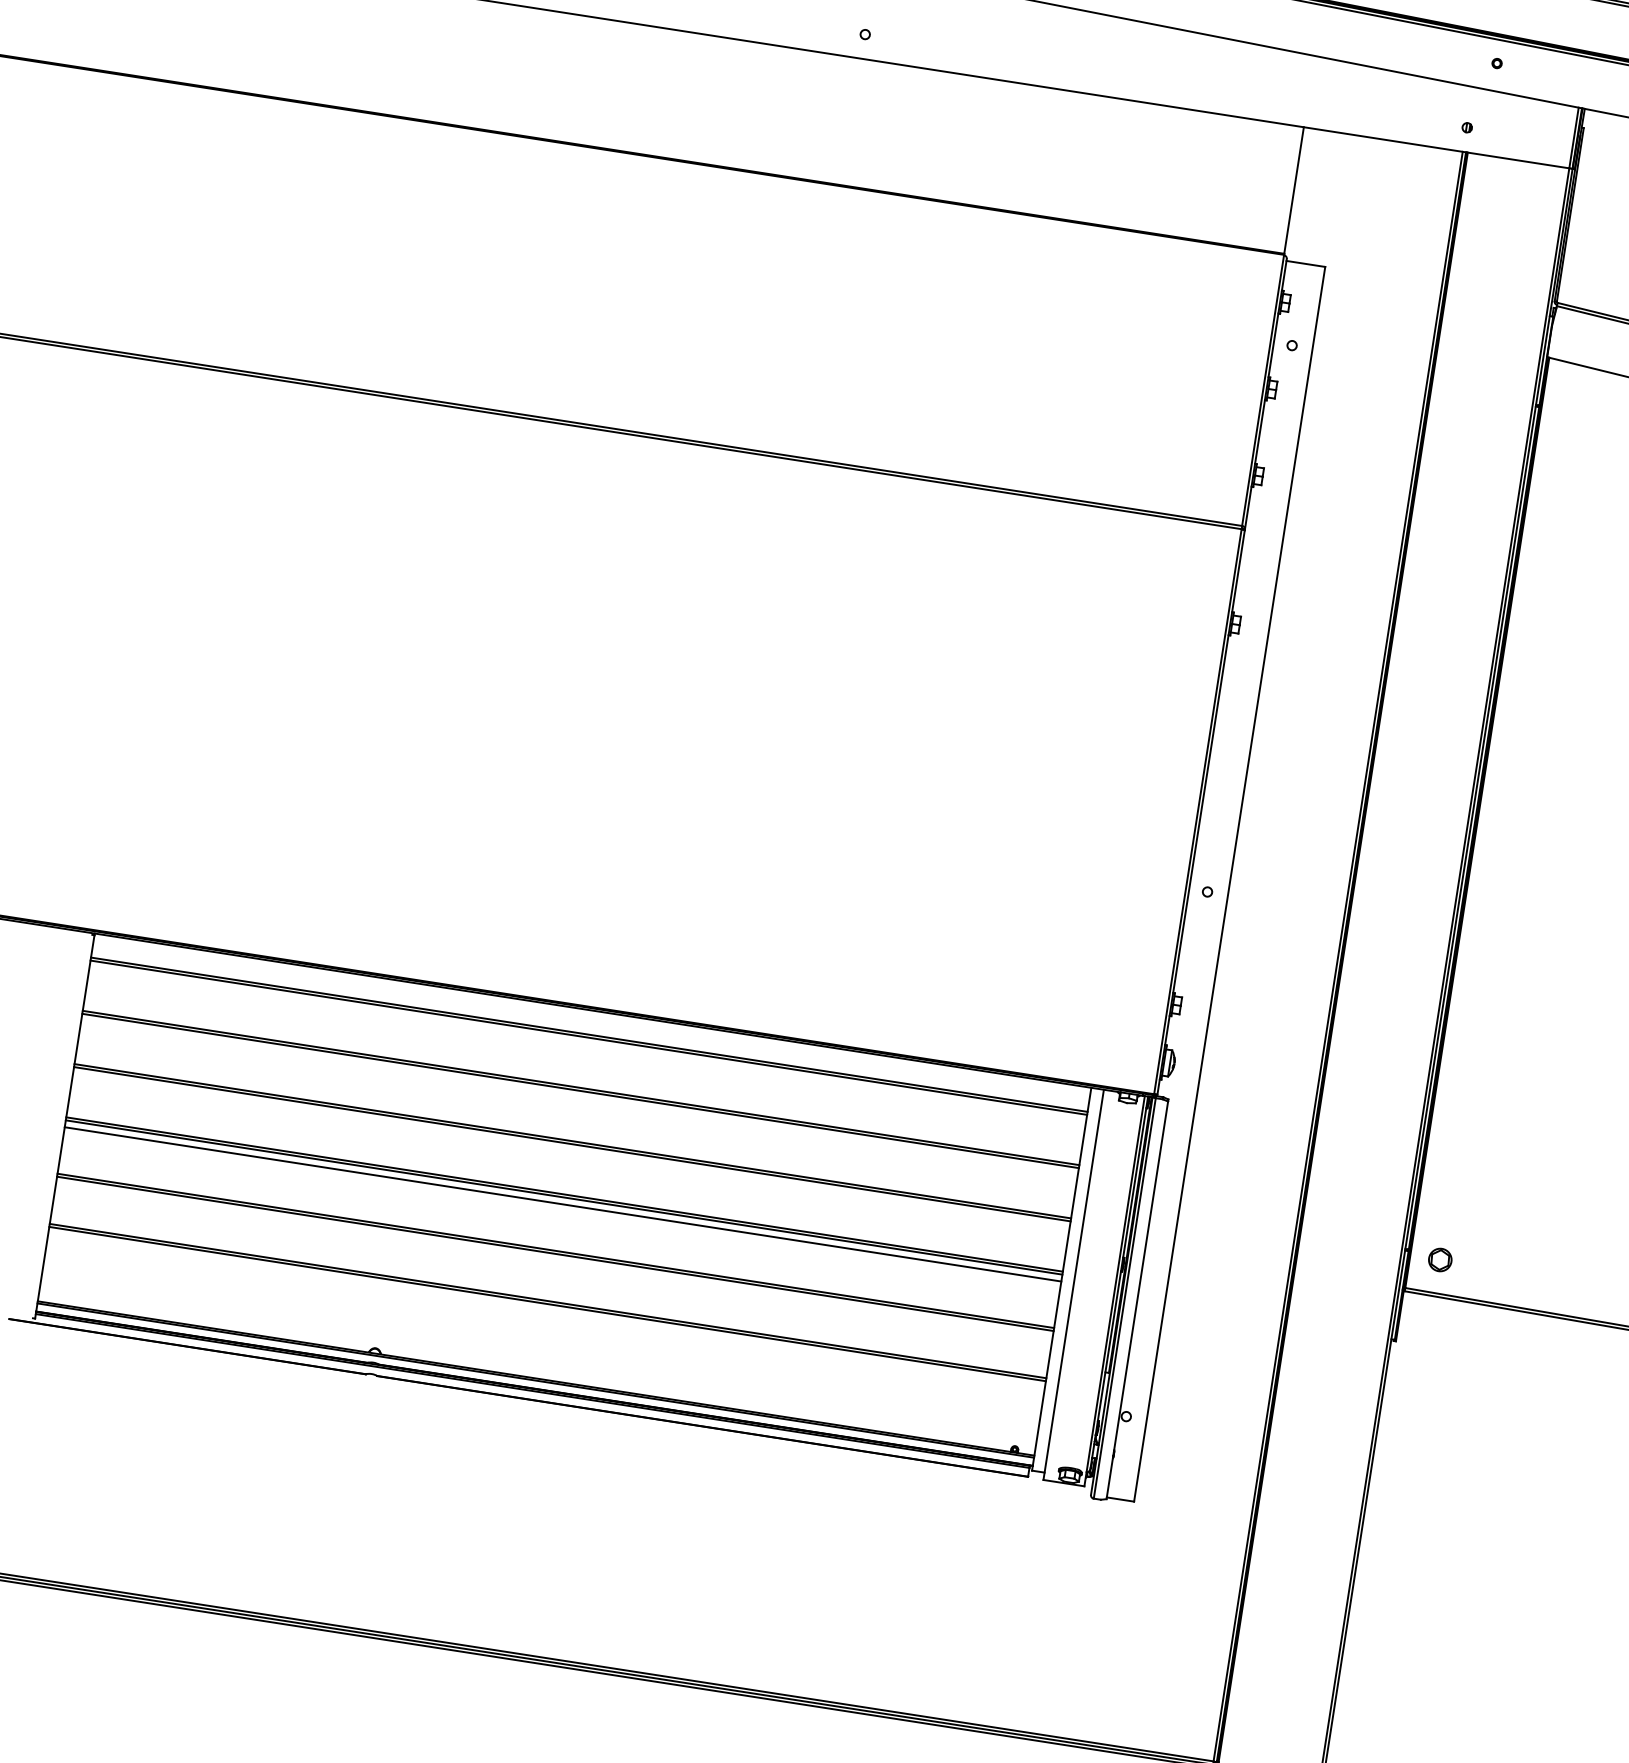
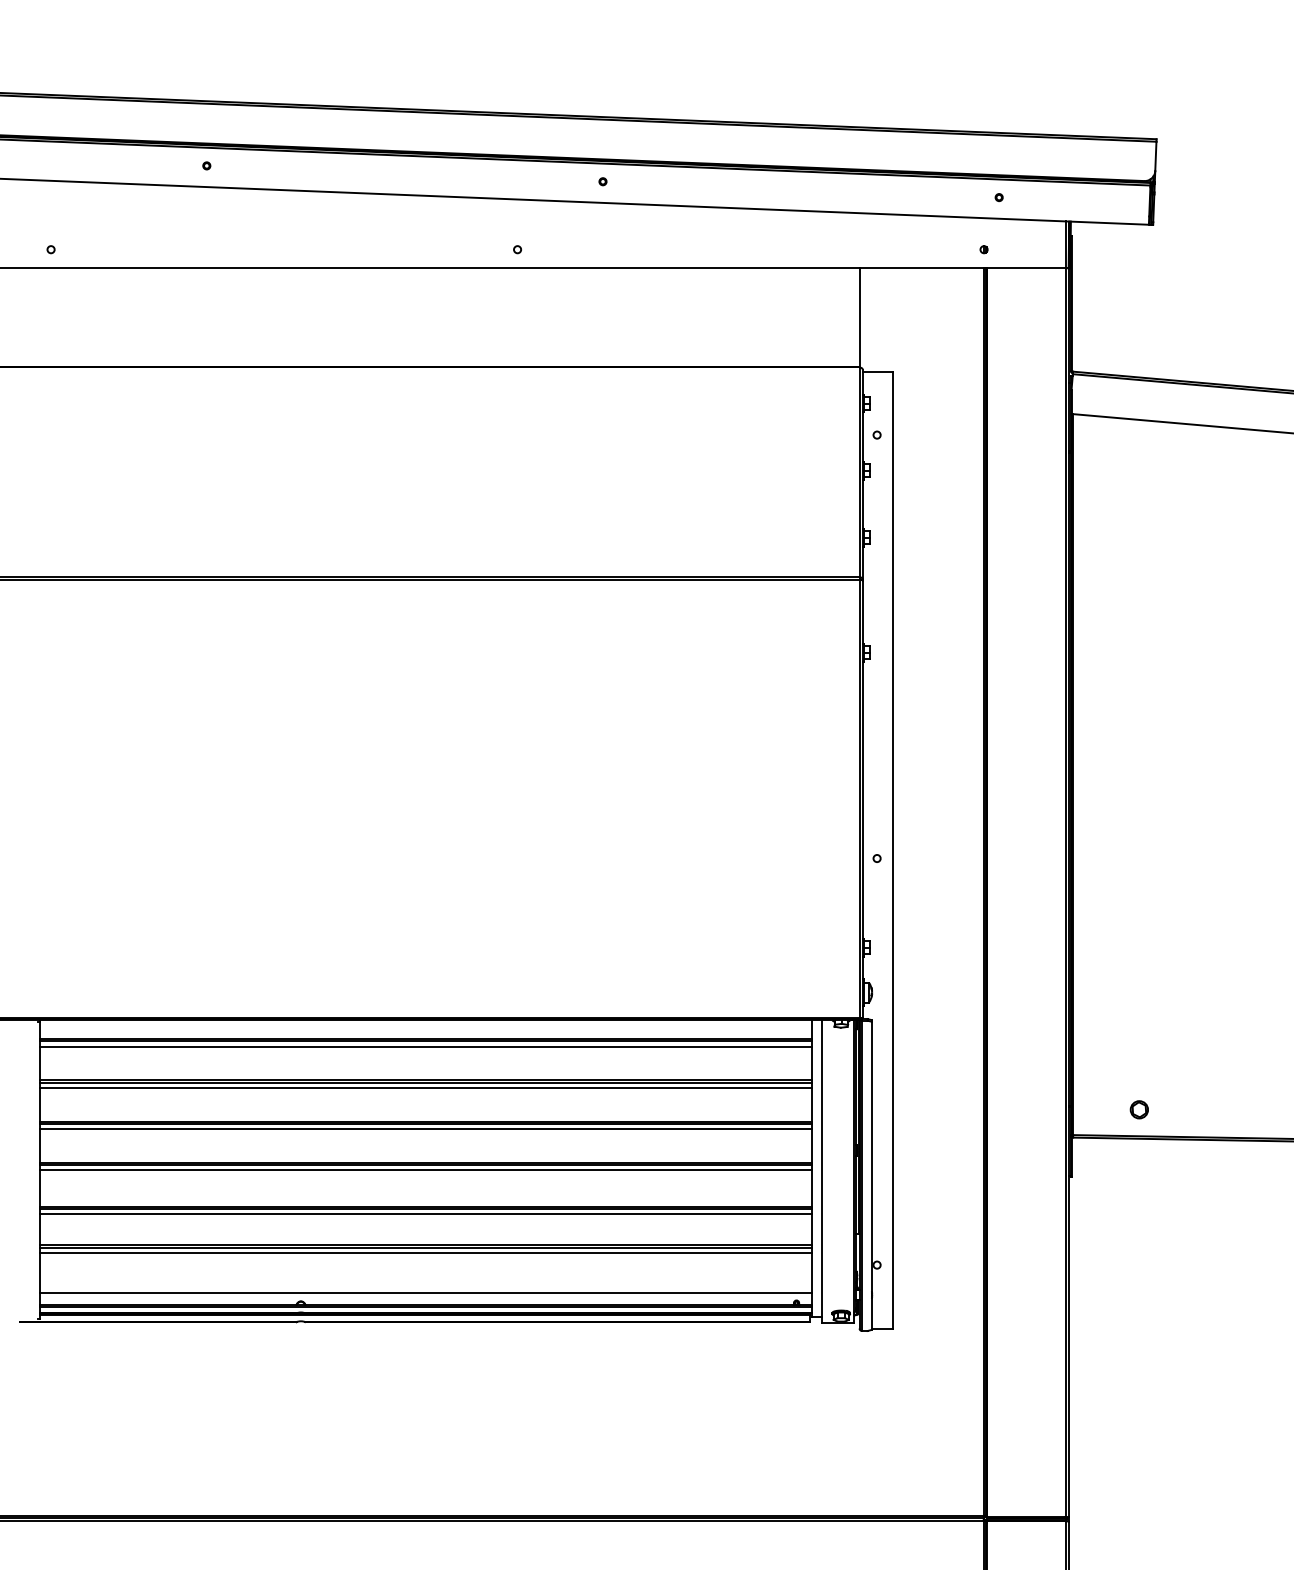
line: (587, 1044) -> (425, 1046), added
line: (579, 1097) -> (425, 1087), added
line: (570, 1151) -> (425, 1129), added
part: (1439, 1259) -> (1138, 1109), moved
line: (553, 1261) -> (425, 1214), added
line: (545, 1311) -> (425, 1253), added
line: (537, 1363) -> (425, 1293), added

